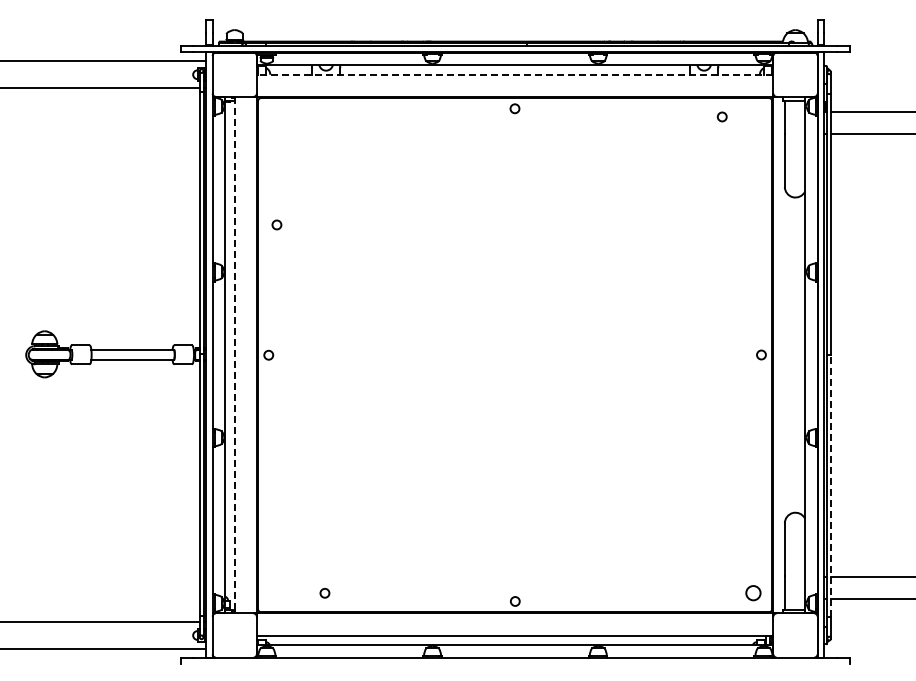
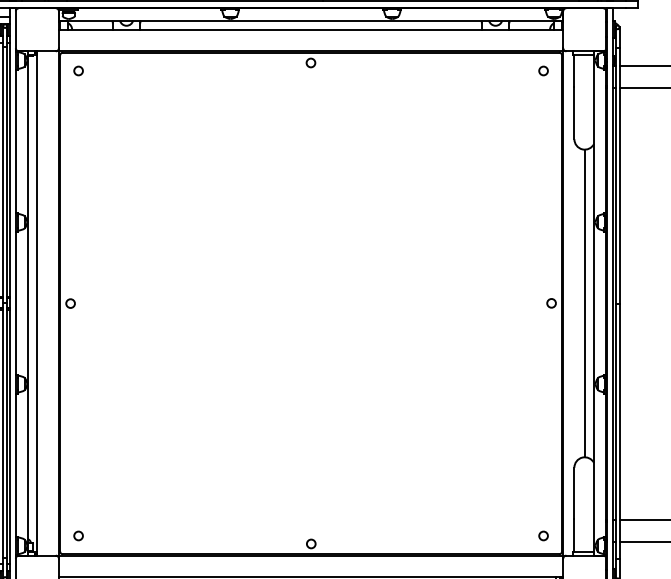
line: (514, 74) -> (310, 29), dashed -> solid
circle: (722, 116) -> (543, 70), moved
circle: (276, 224) -> (78, 70), moved
line: (795, 354) -> (584, 302), added
line: (234, 355) -> (37, 303), dashed -> solid
line: (831, 486) -> (619, 431), dashed -> solid
circle: (324, 593) -> (78, 536), moved
circle: (752, 593) -> (542, 536), size x0.62

